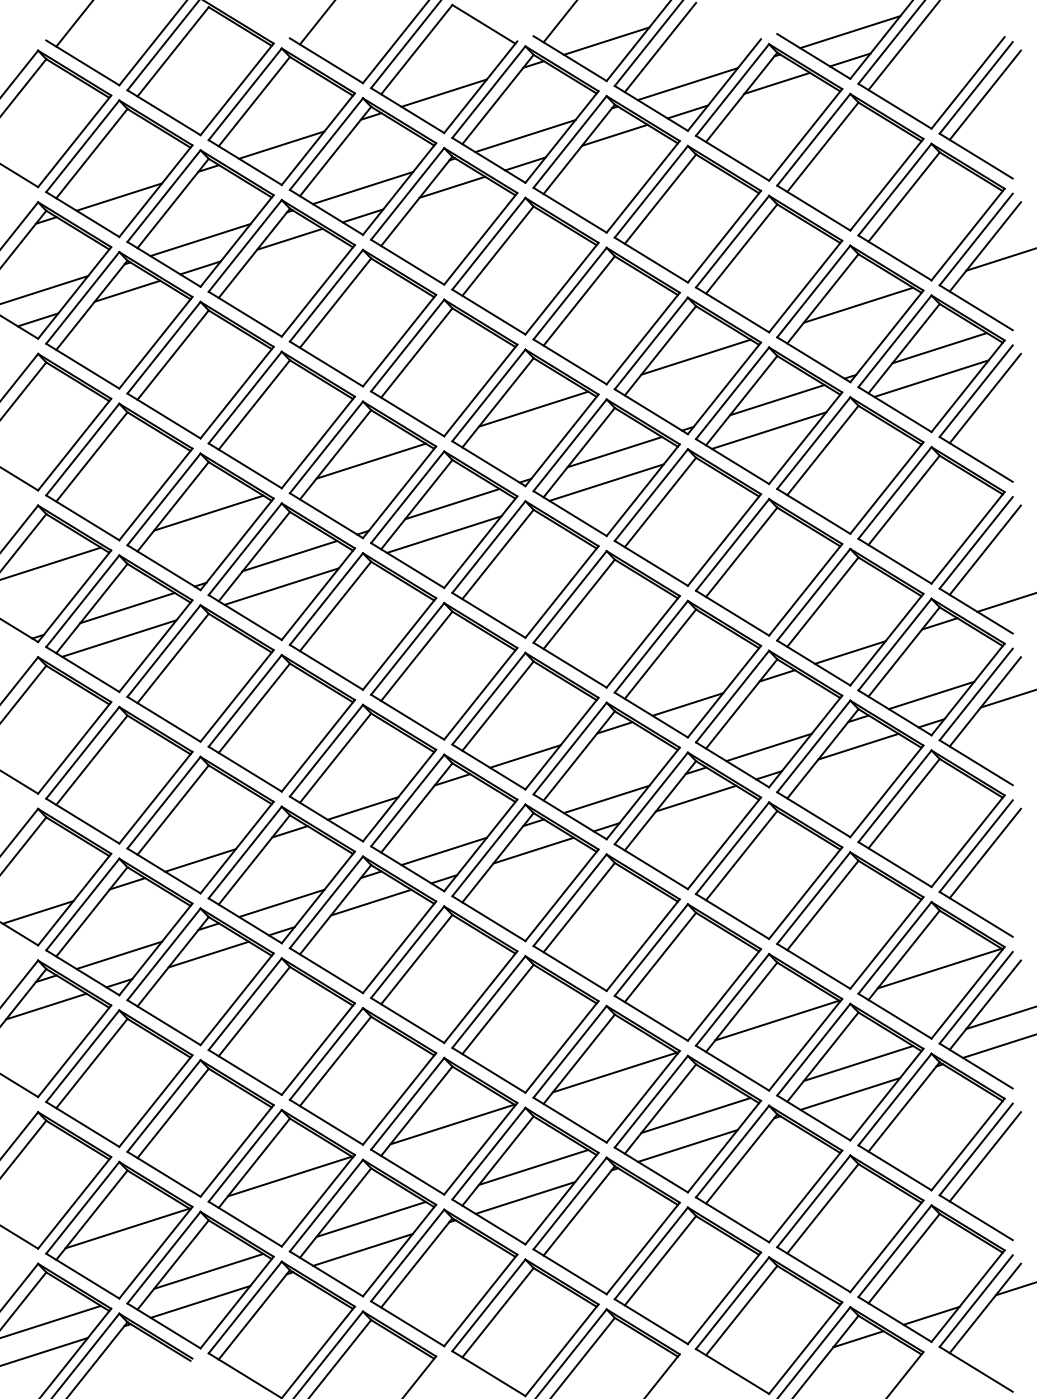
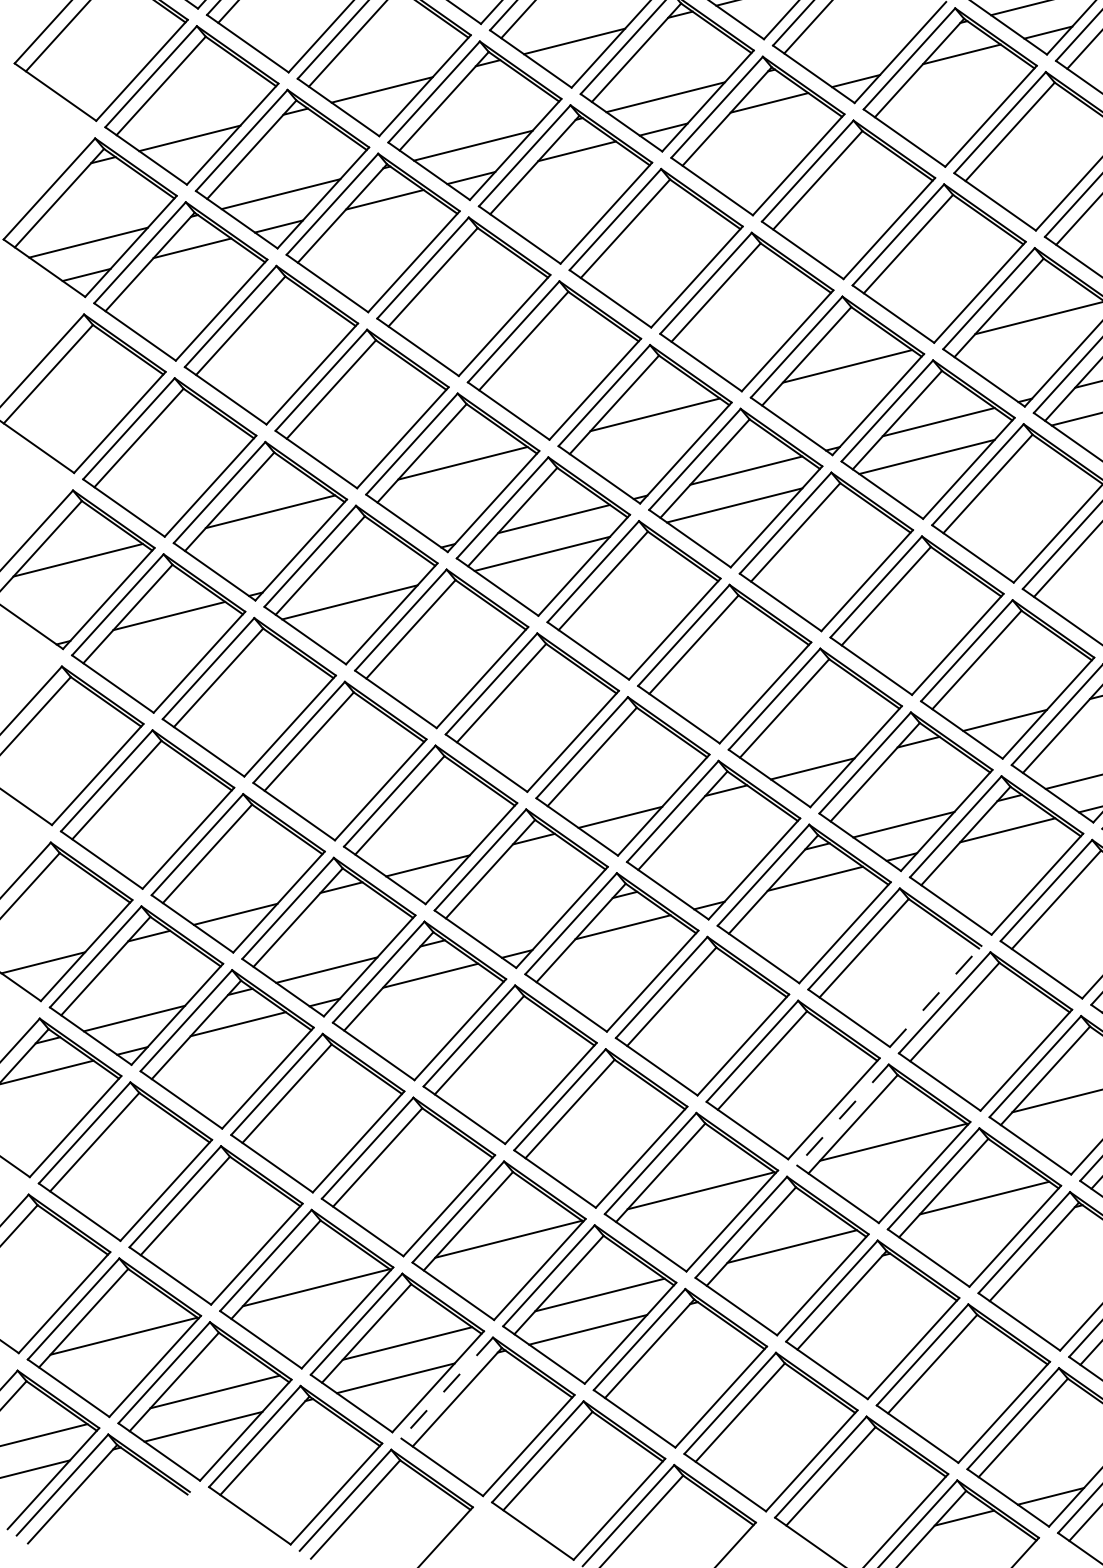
line: (687, 84) -> (857, 49), removed
line: (289, 555) -> (361, 566), removed
line: (119, 638) -> (157, 650), removed
line: (606, 799) -> (711, 873), removed
line: (443, 851) -> (518, 921), removed
line: (805, 893) -> (935, 996), solid -> dashed
line: (732, 999) -> (842, 1114), solid -> dashed
line: (850, 1093) -> (973, 1232), removed
line: (687, 1145) -> (780, 1280), removed
line: (407, 1255) -> (447, 1388), solid -> dashed

